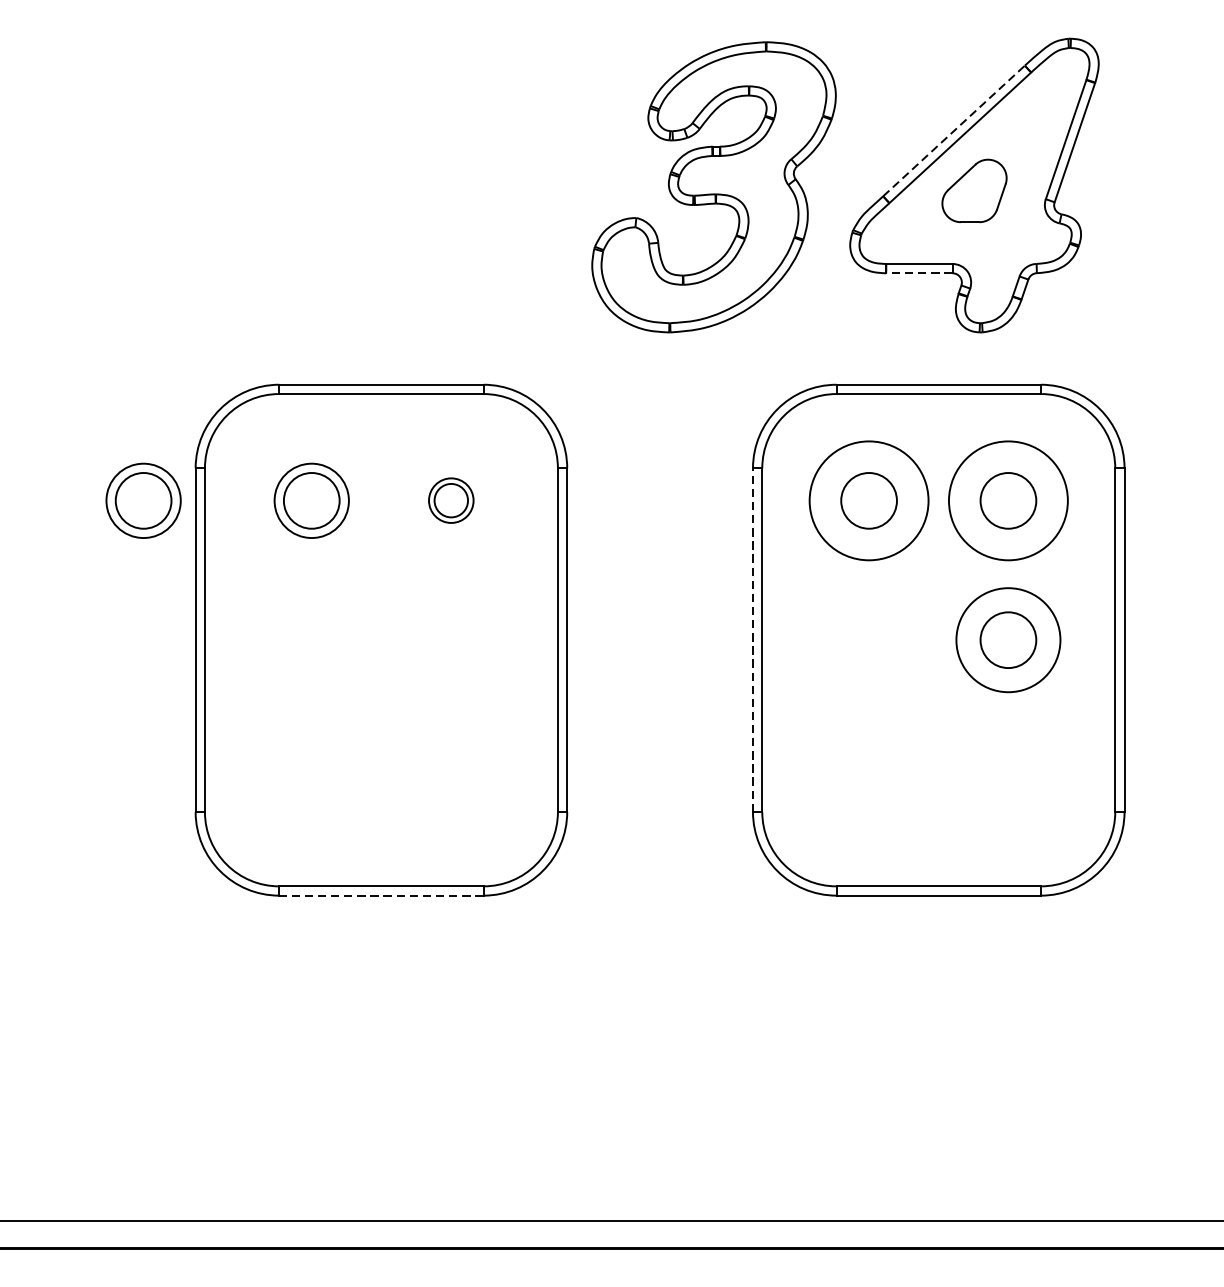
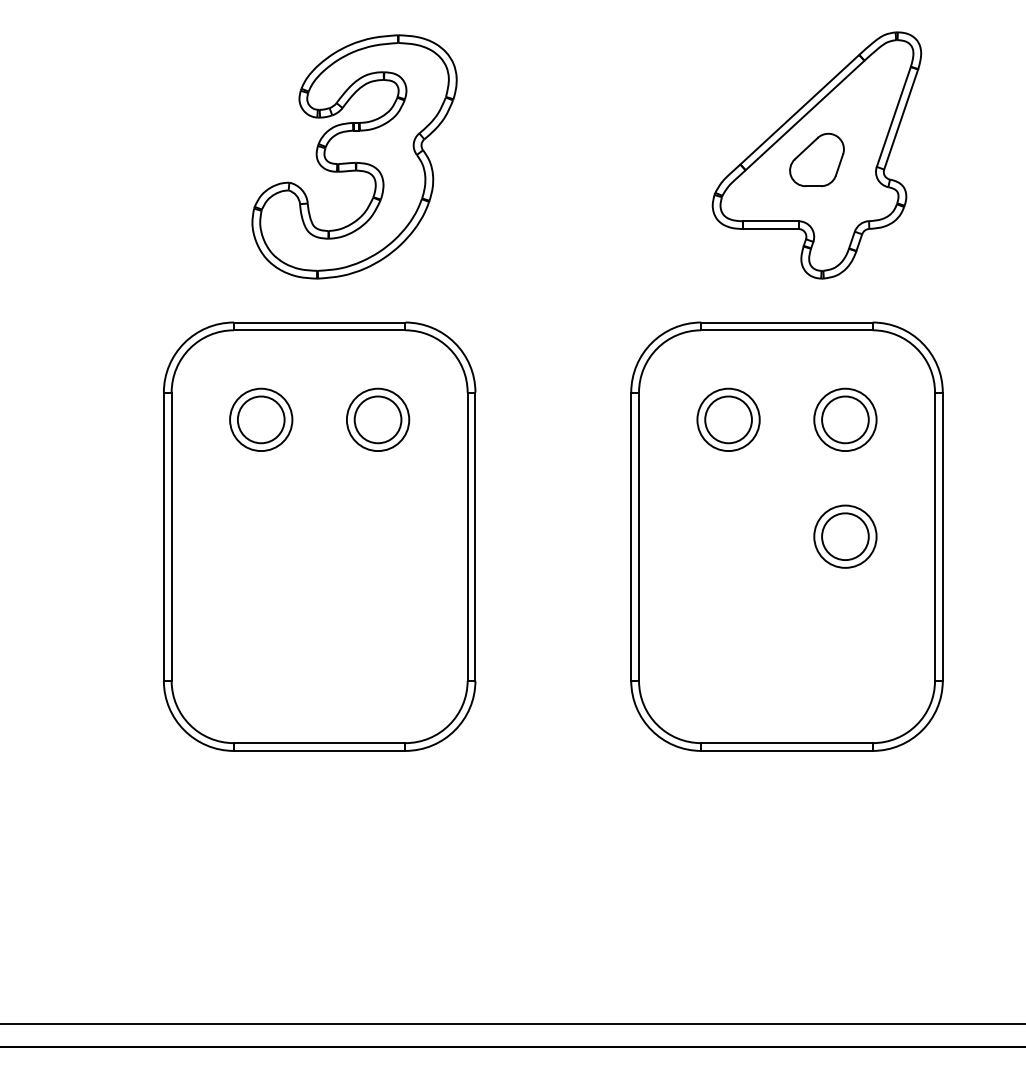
line: (953, 130) -> (799, 109), dashed -> solid
part: (713, 186) -> (354, 156), moved
line: (919, 273) -> (770, 229), dashed -> solid
part: (143, 500) -> (120, 419), removed
part: (451, 500) -> (378, 419), size x1.67
circle: (868, 500) -> (728, 419), size x0.62
circle: (1008, 500) -> (845, 419), size x0.62
line: (753, 639) -> (631, 536), dashed -> solid
circle: (1008, 639) -> (845, 536), size x0.71
line: (381, 895) -> (319, 750), dashed -> solid

